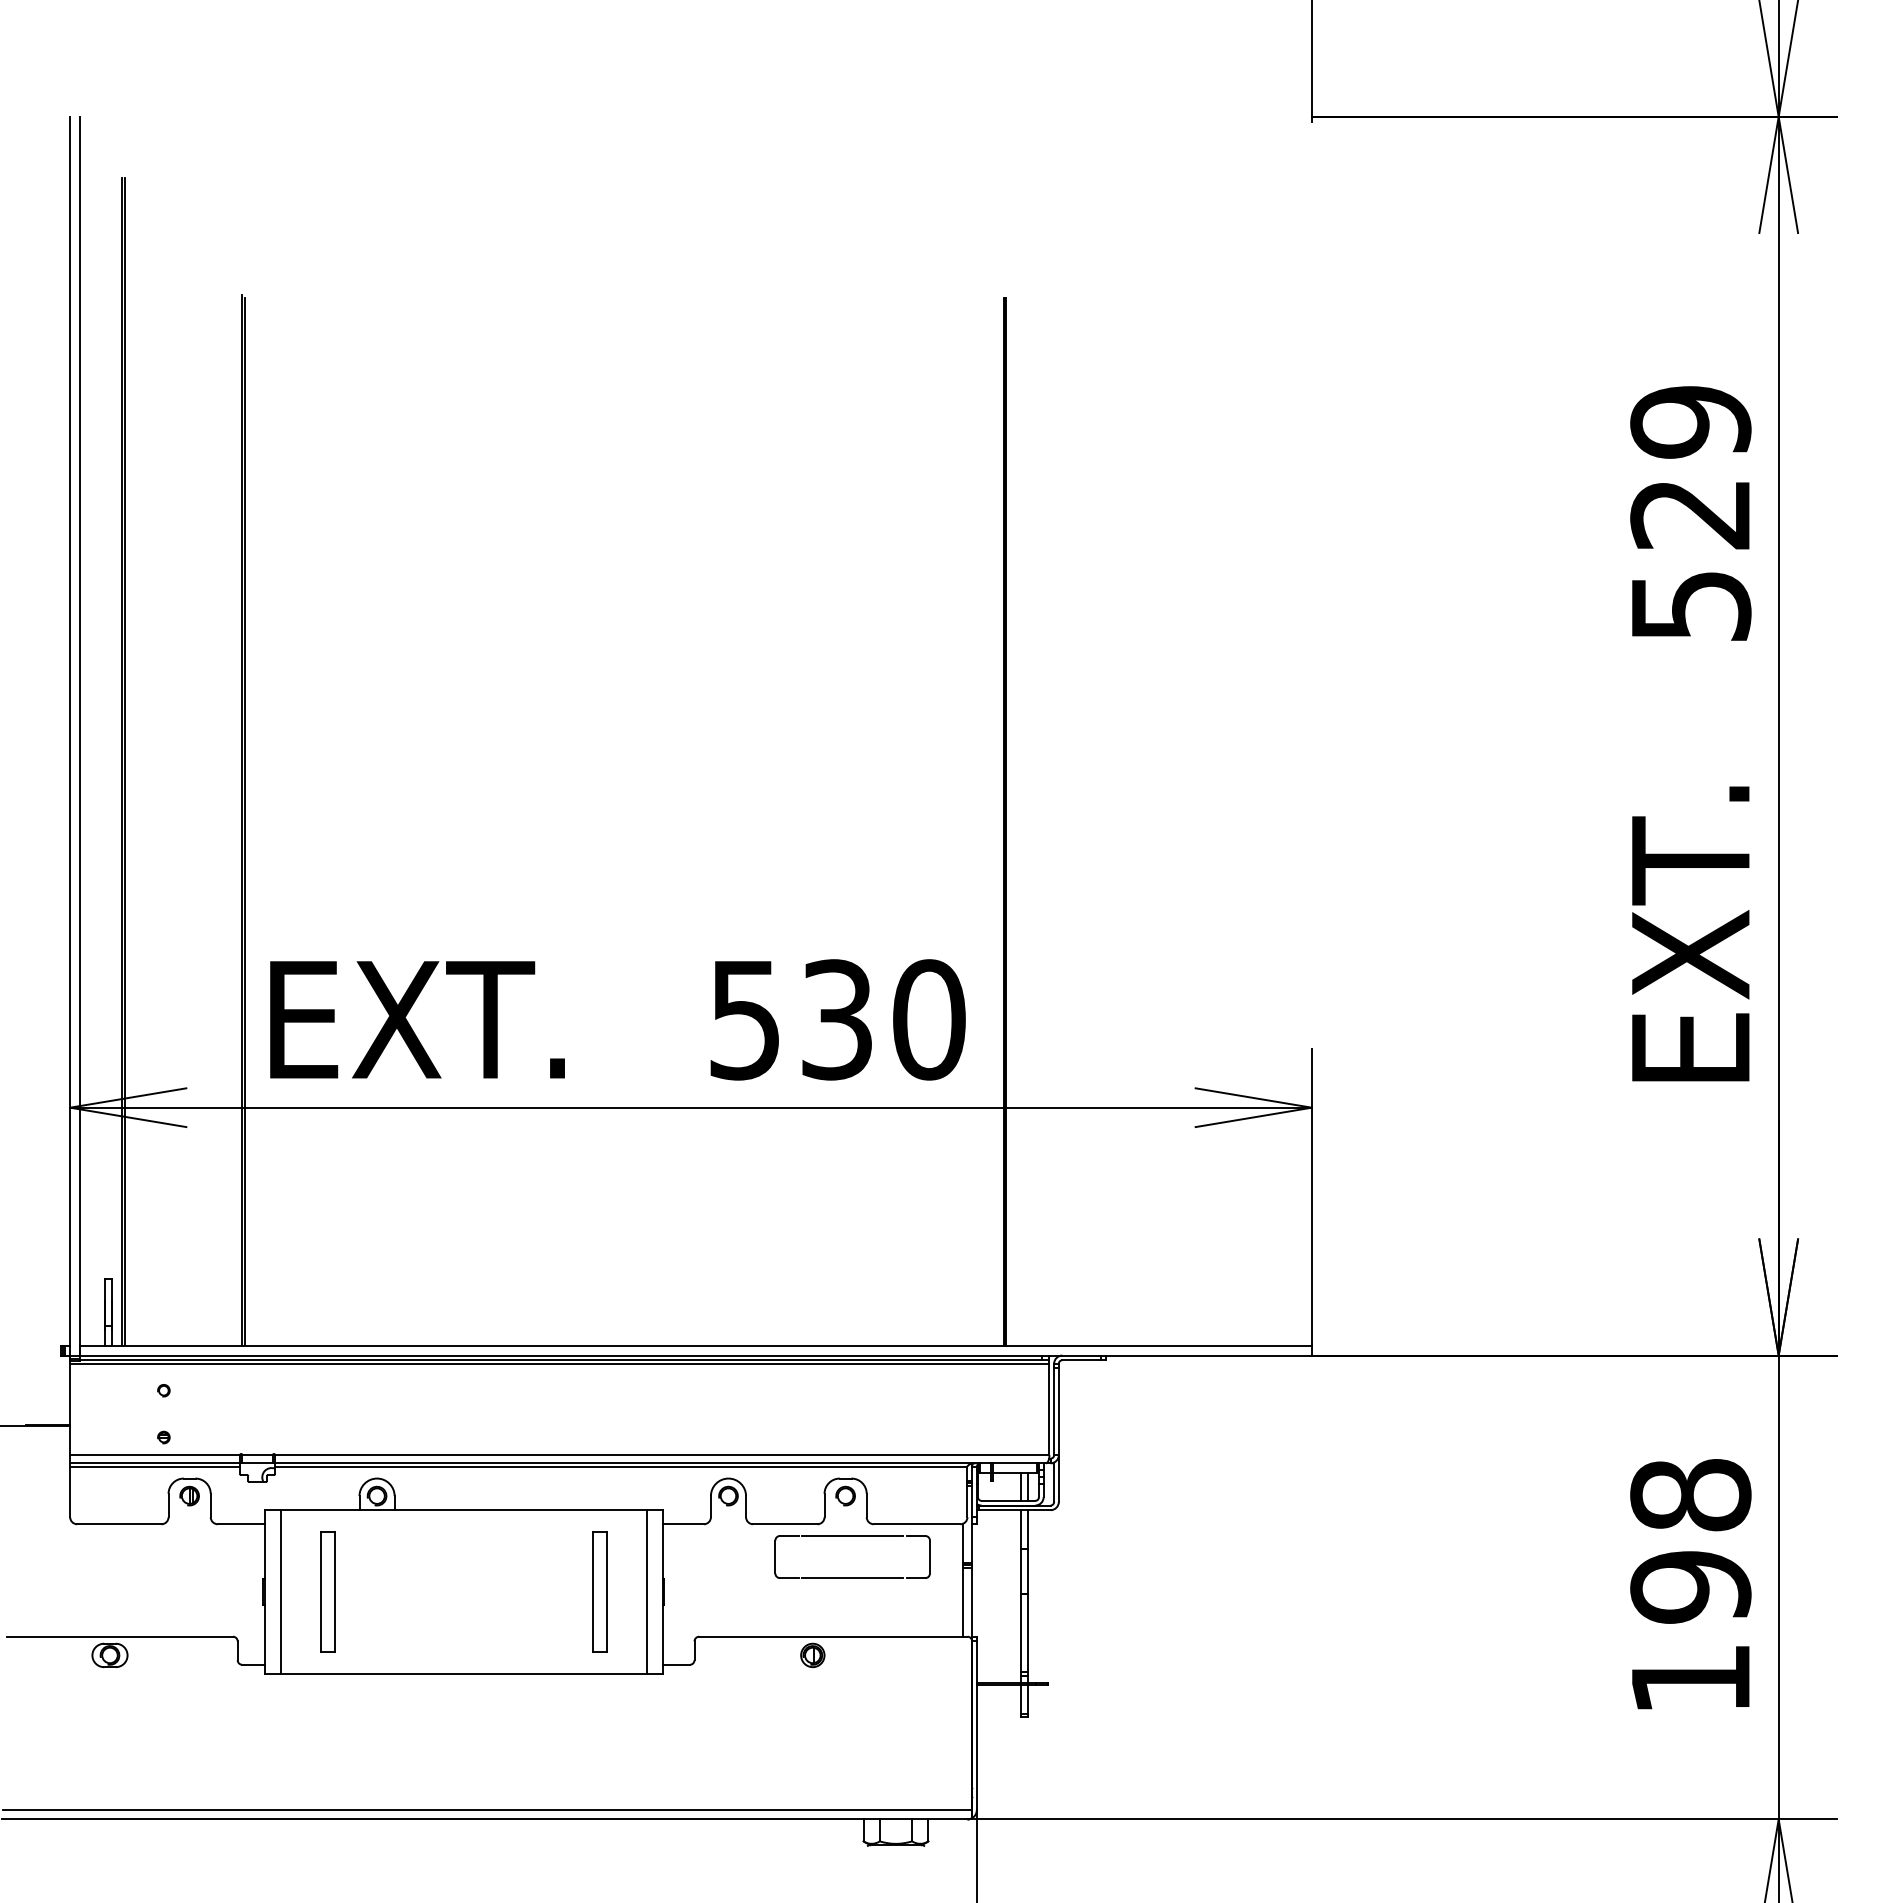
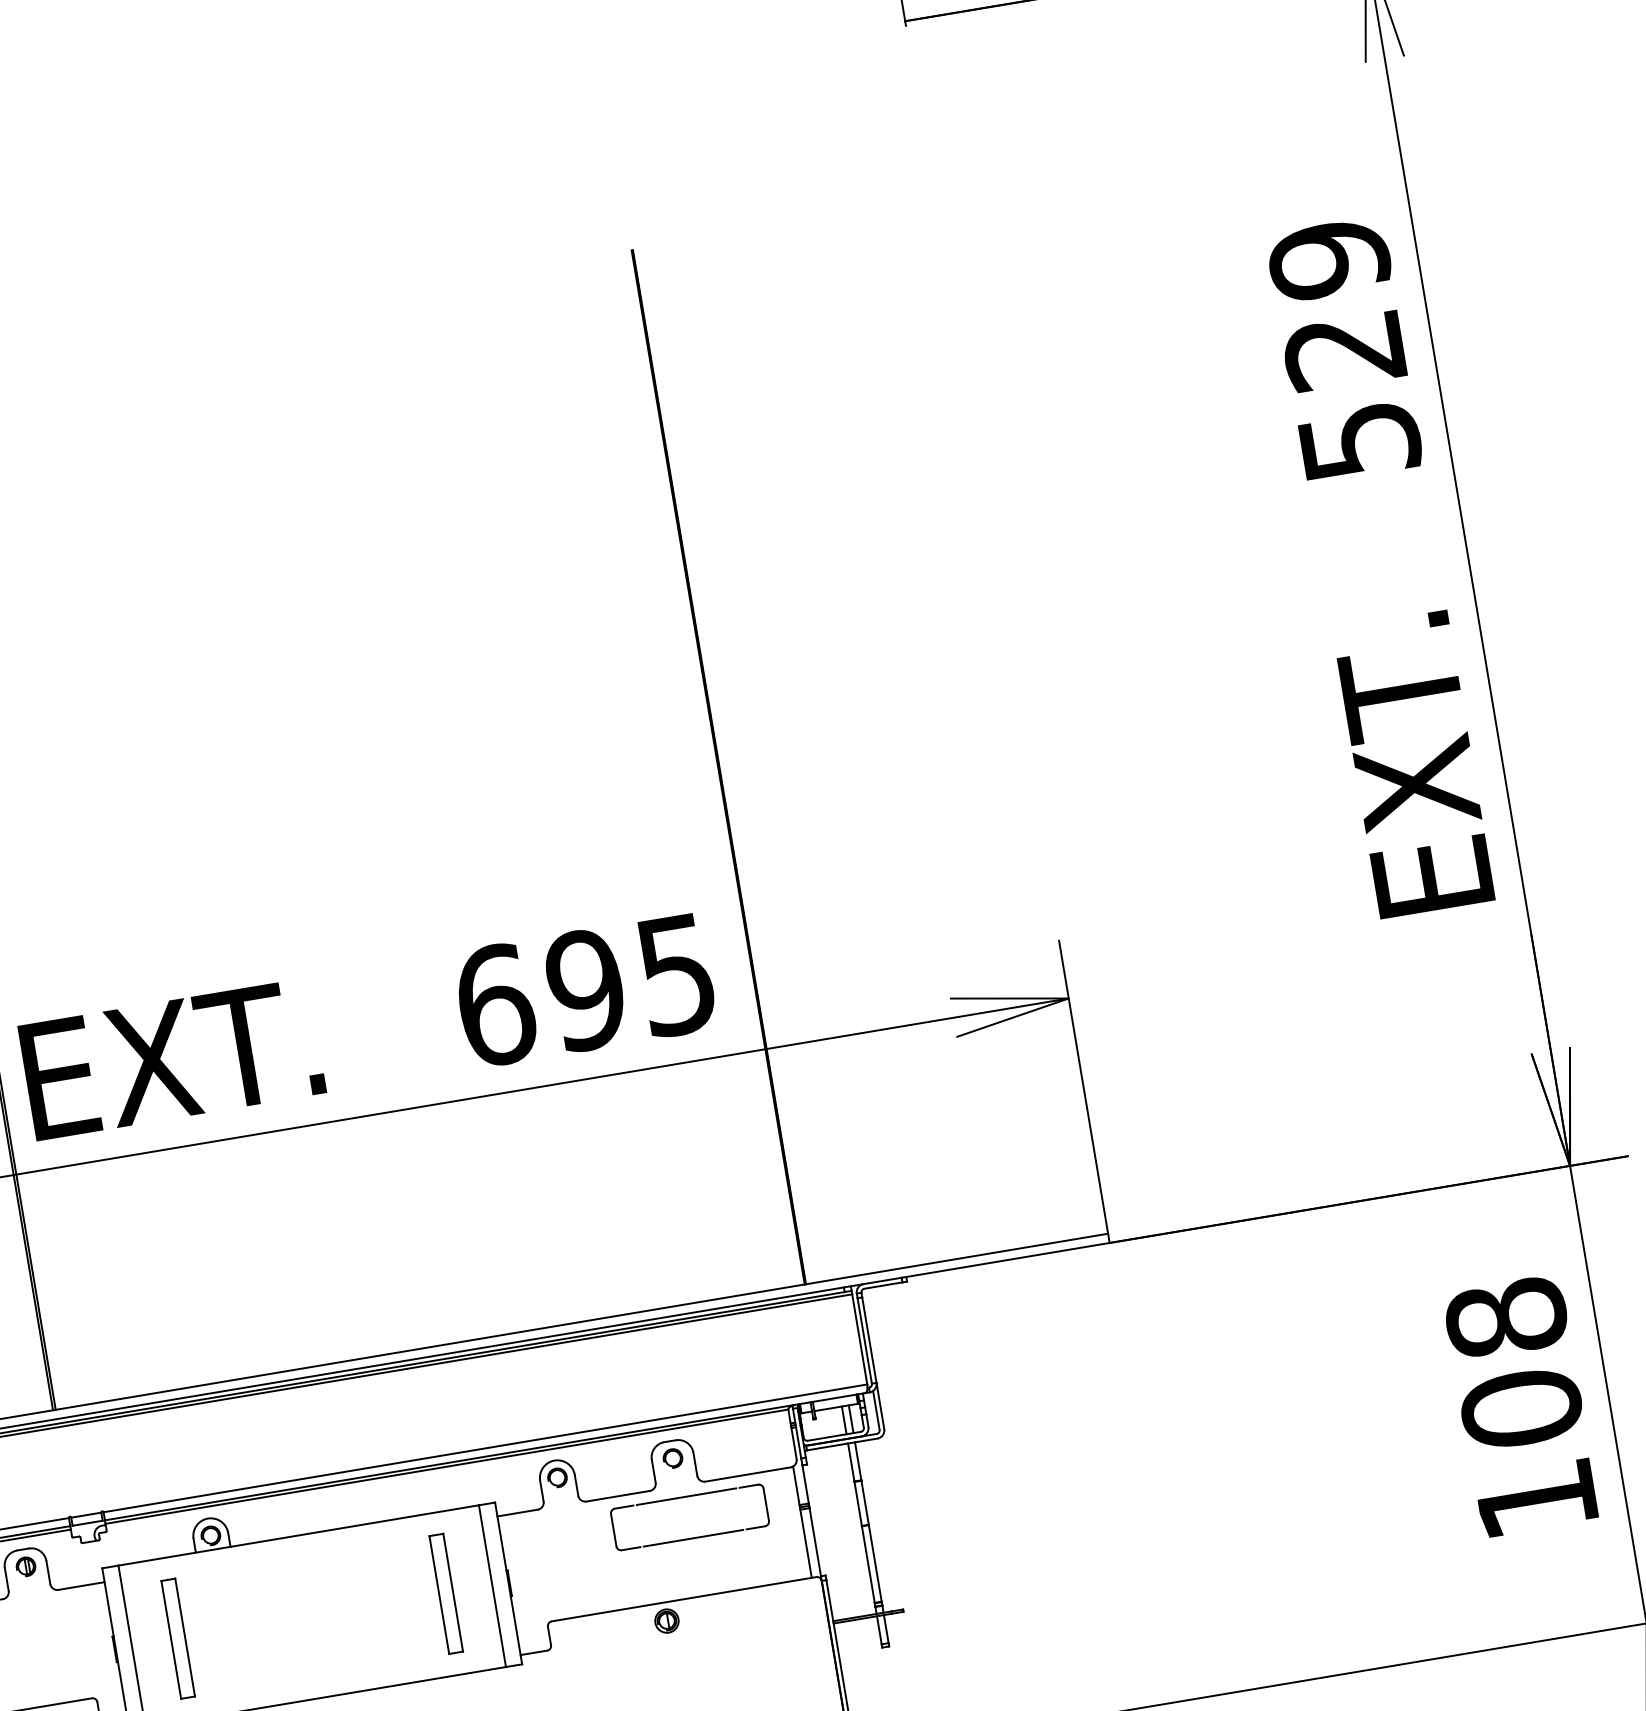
text: (837, 1019) -> (586, 989), 530 -> 695
text: (1690, 1586) -> (1521, 1408), 198 -> 108

